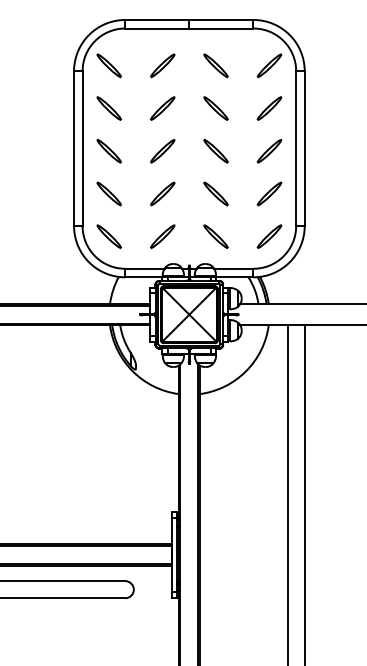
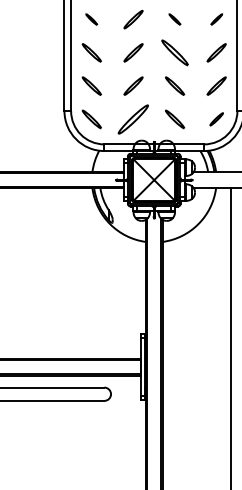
part: (108, 108) -> (91, 19), size x0.6
part: (215, 108) -> (174, 19), size x0.6
part: (269, 108) -> (216, 19), size x0.6
part: (215, 151) -> (174, 53), size x1.4
part: (162, 236) -> (133, 119), size x1.6
part: (269, 236) -> (216, 119), size x0.7

